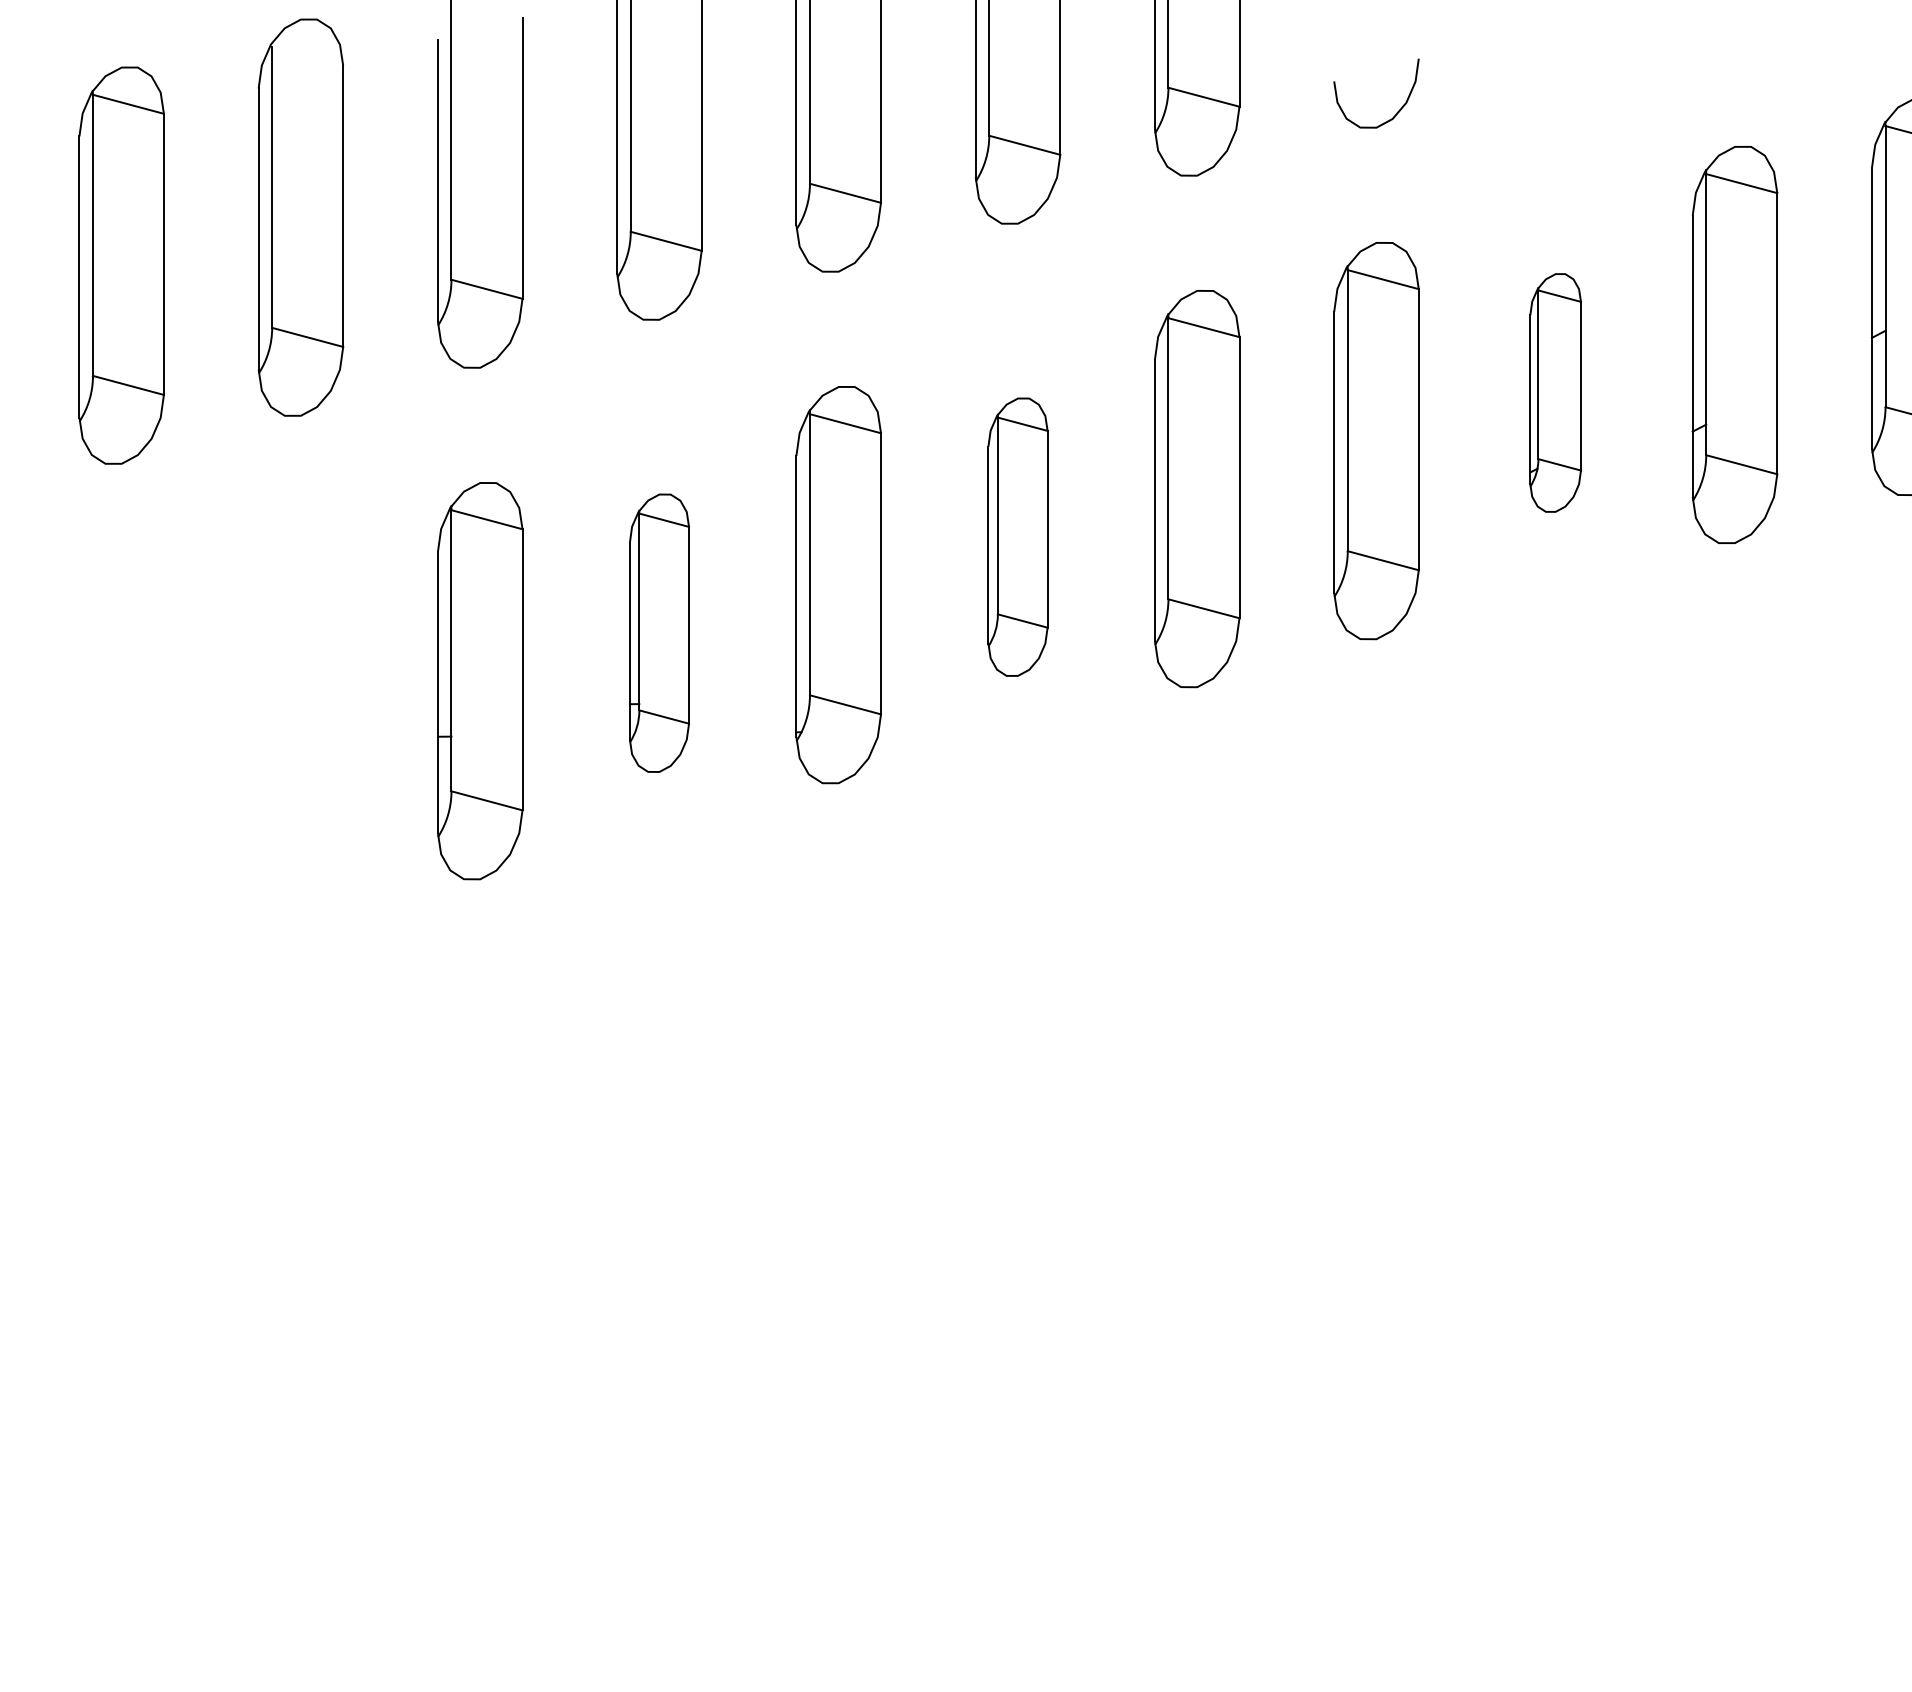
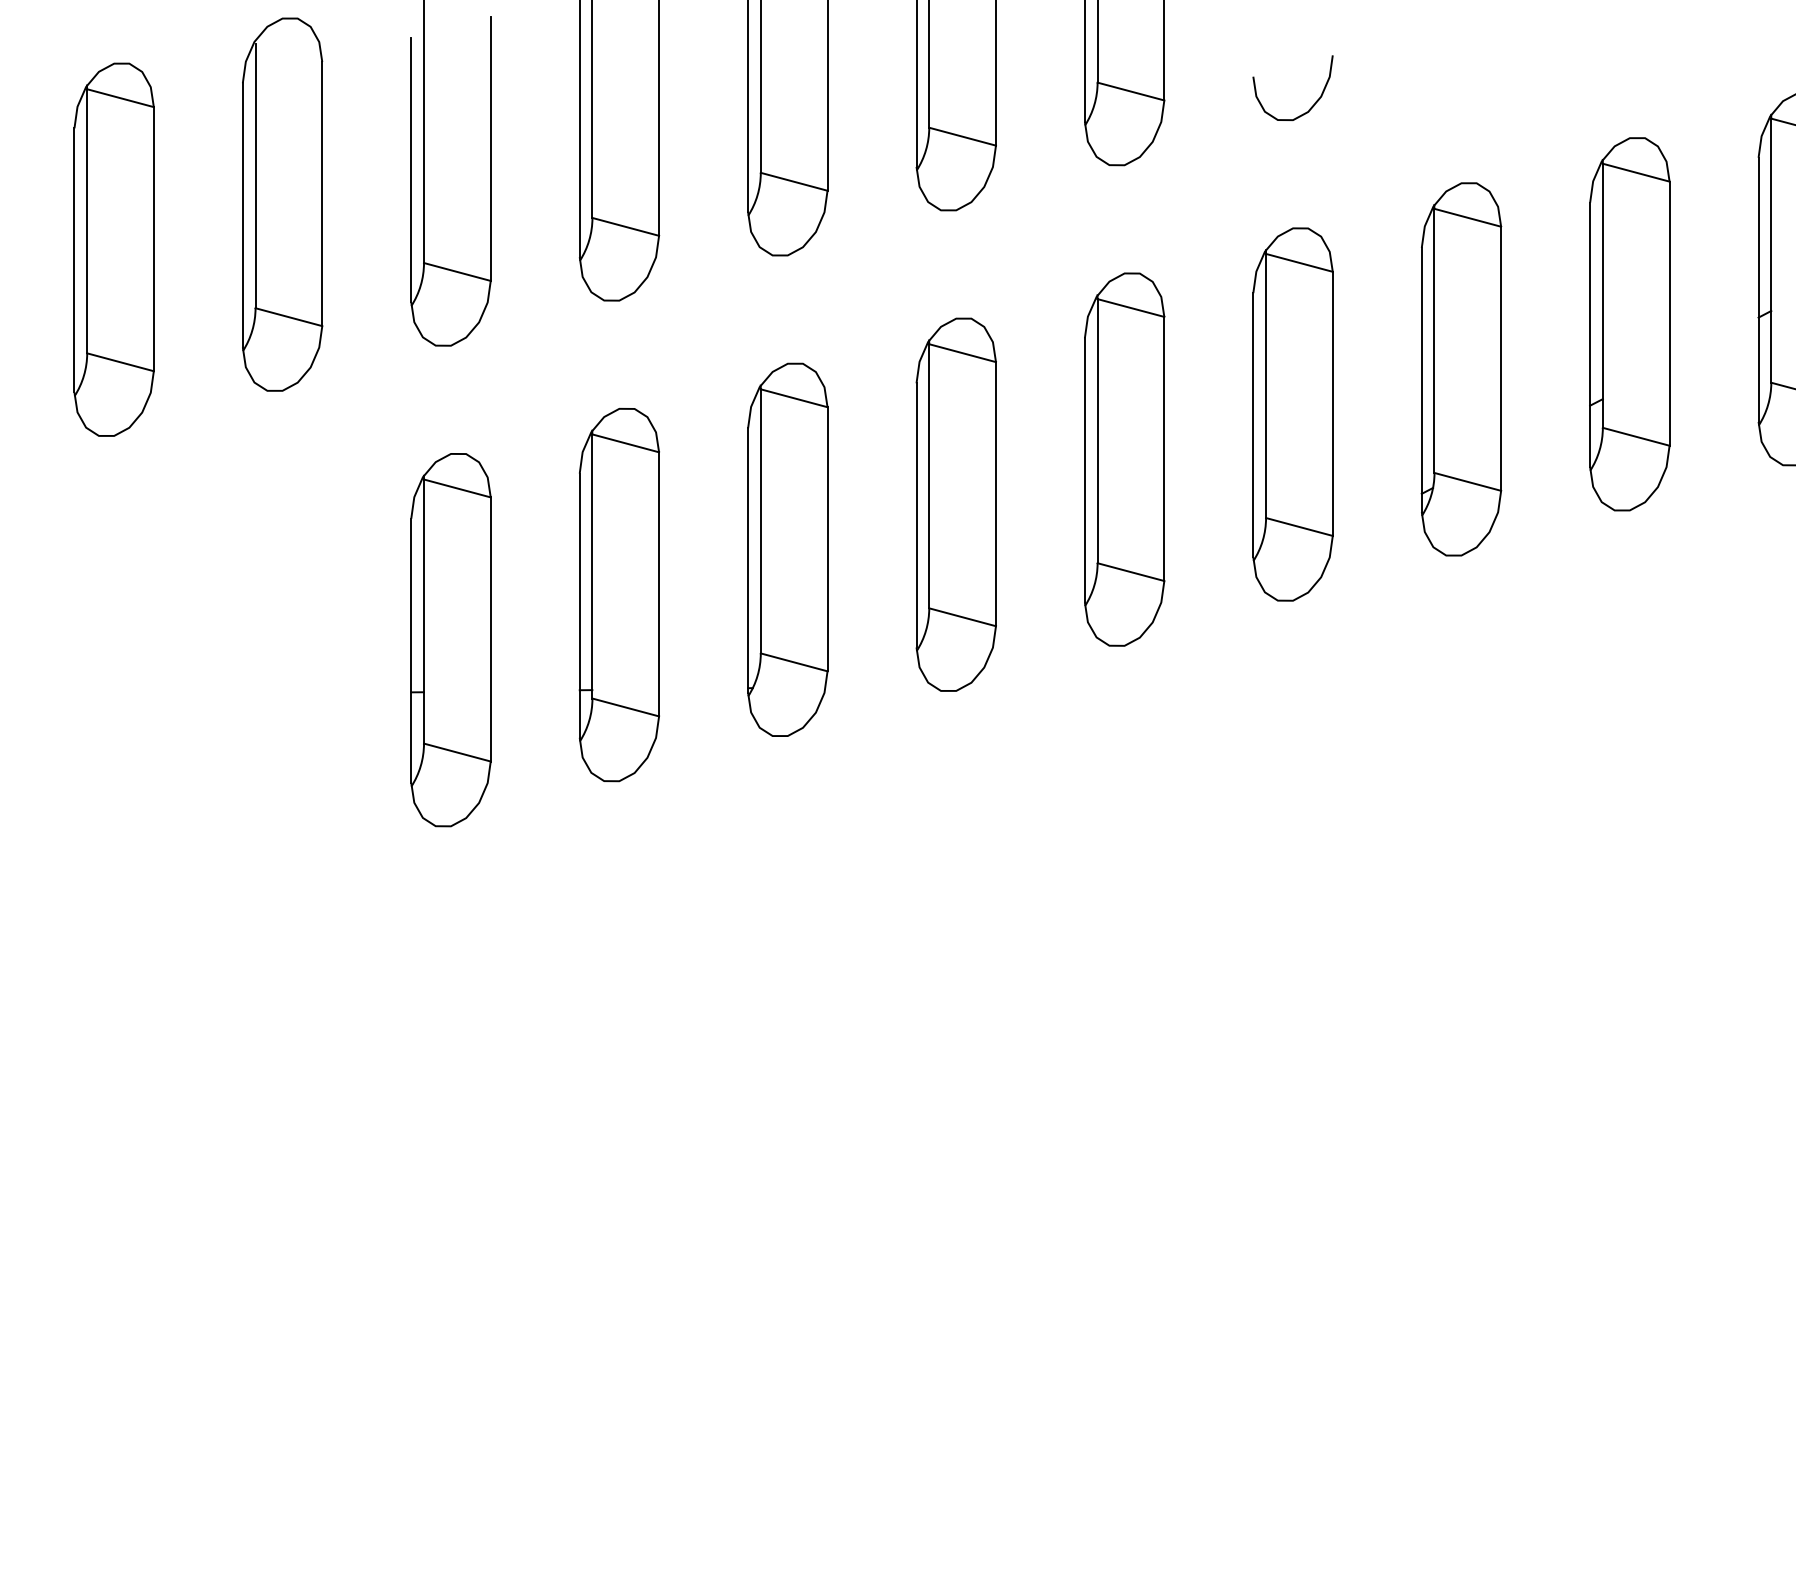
part: (1555, 392) -> (1461, 368), size x1.67
part: (1017, 537) -> (955, 505), size x1.43
part: (659, 633) -> (619, 595), size x1.43

